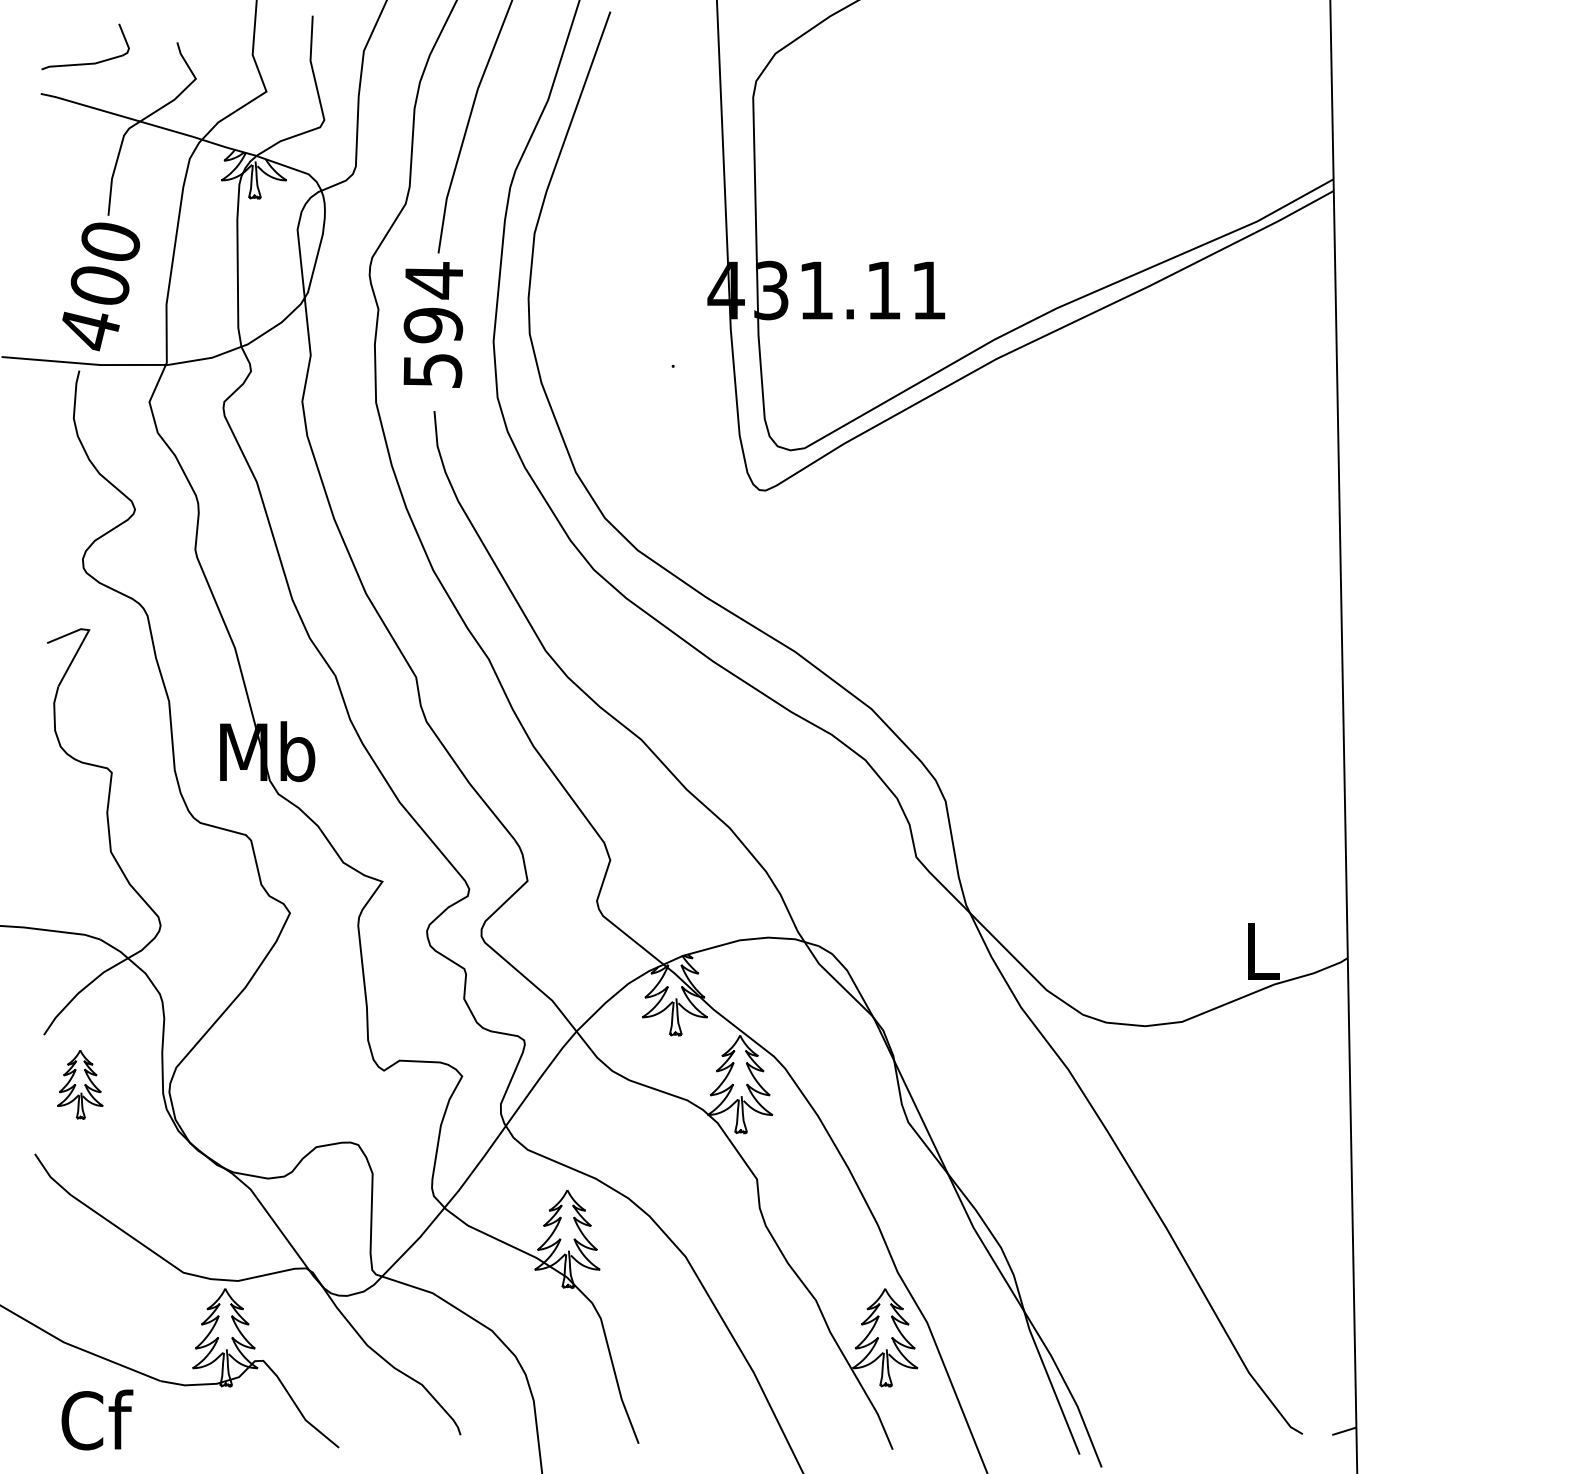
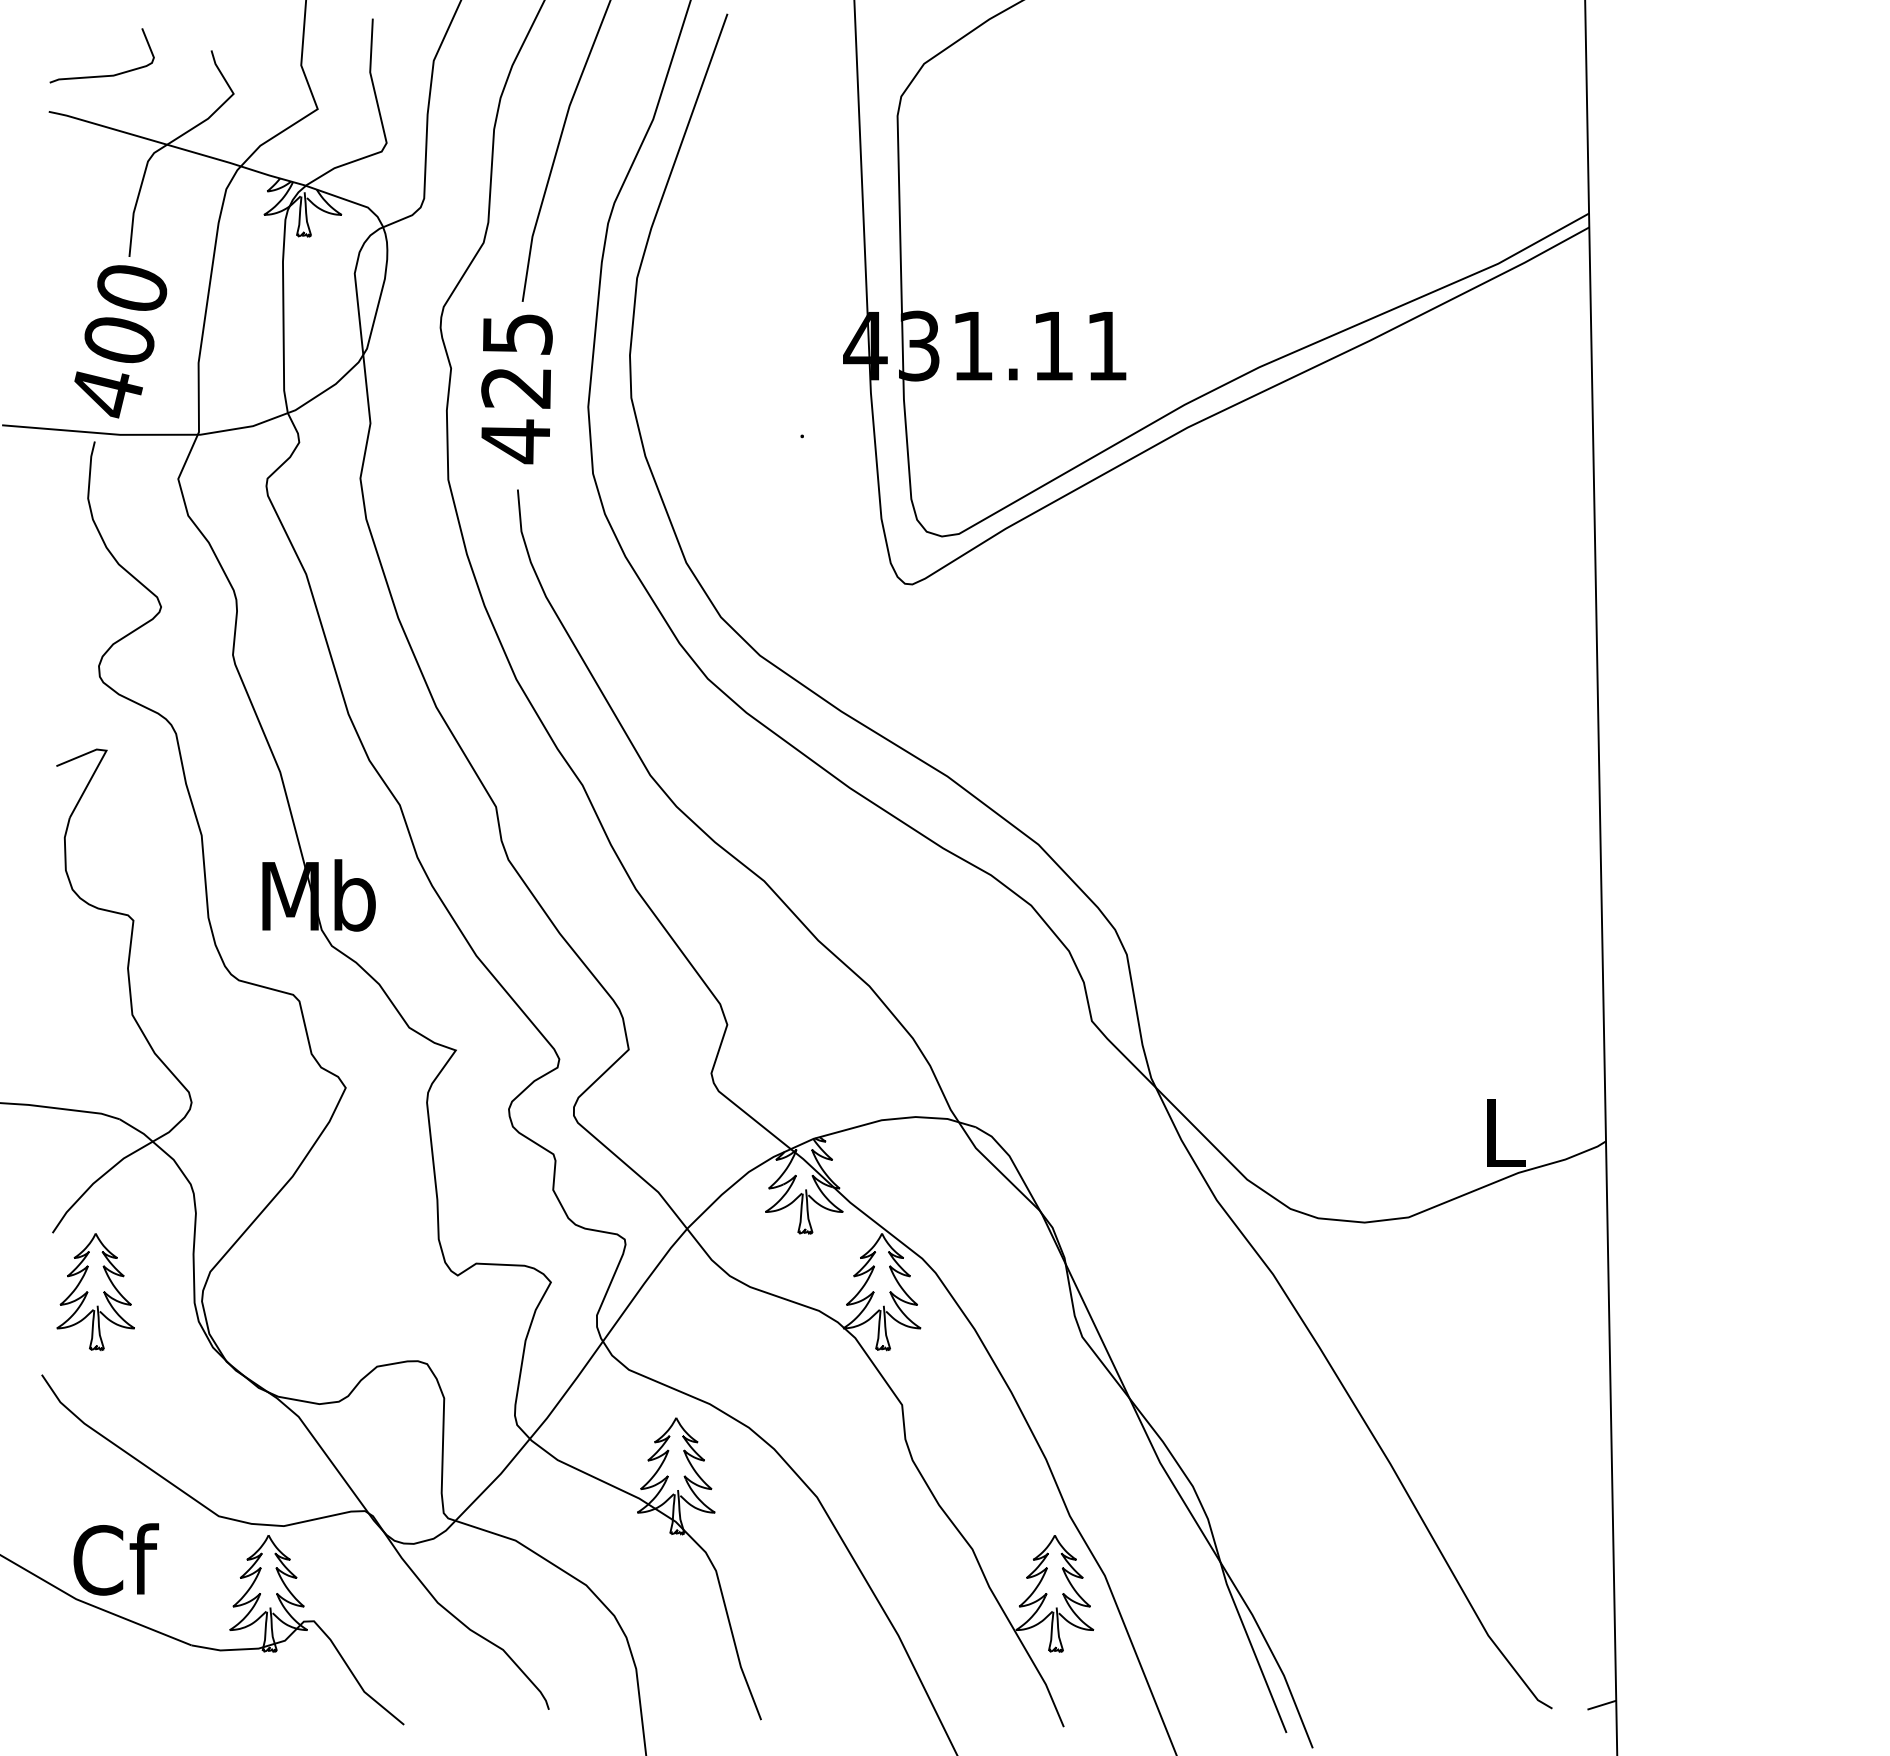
text: (433, 325) -> (516, 387), 594 -> 425
part: (80, 1084) -> (96, 1292), size x1.43
text: (97, 1419) -> (116, 1558), moved

